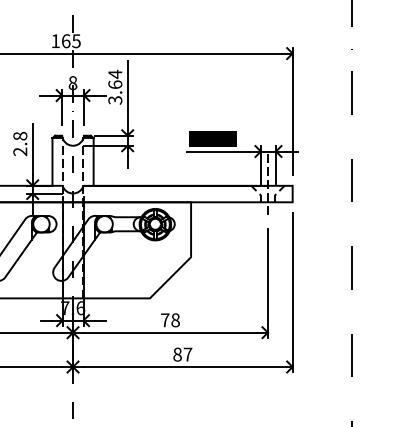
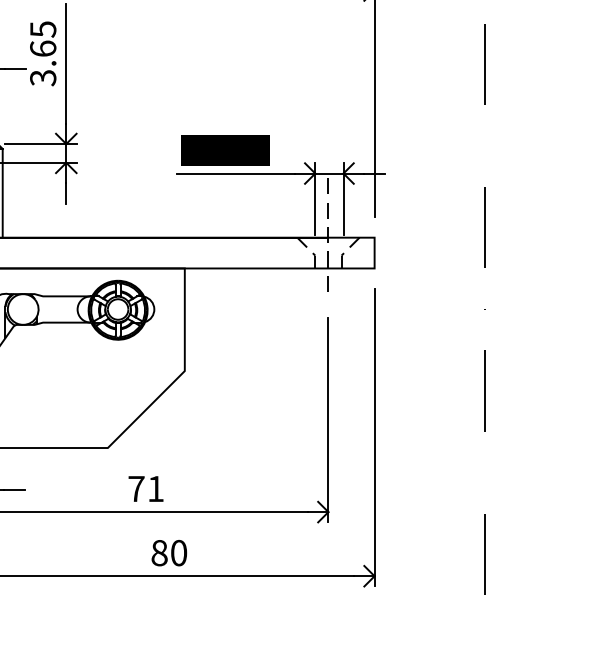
text: (115, 74) -> (43, 29), 3.64 -> 3.65
text: (175, 320) -> (155, 489), 78 -> 71
text: (187, 354) -> (178, 552), 87 -> 80

